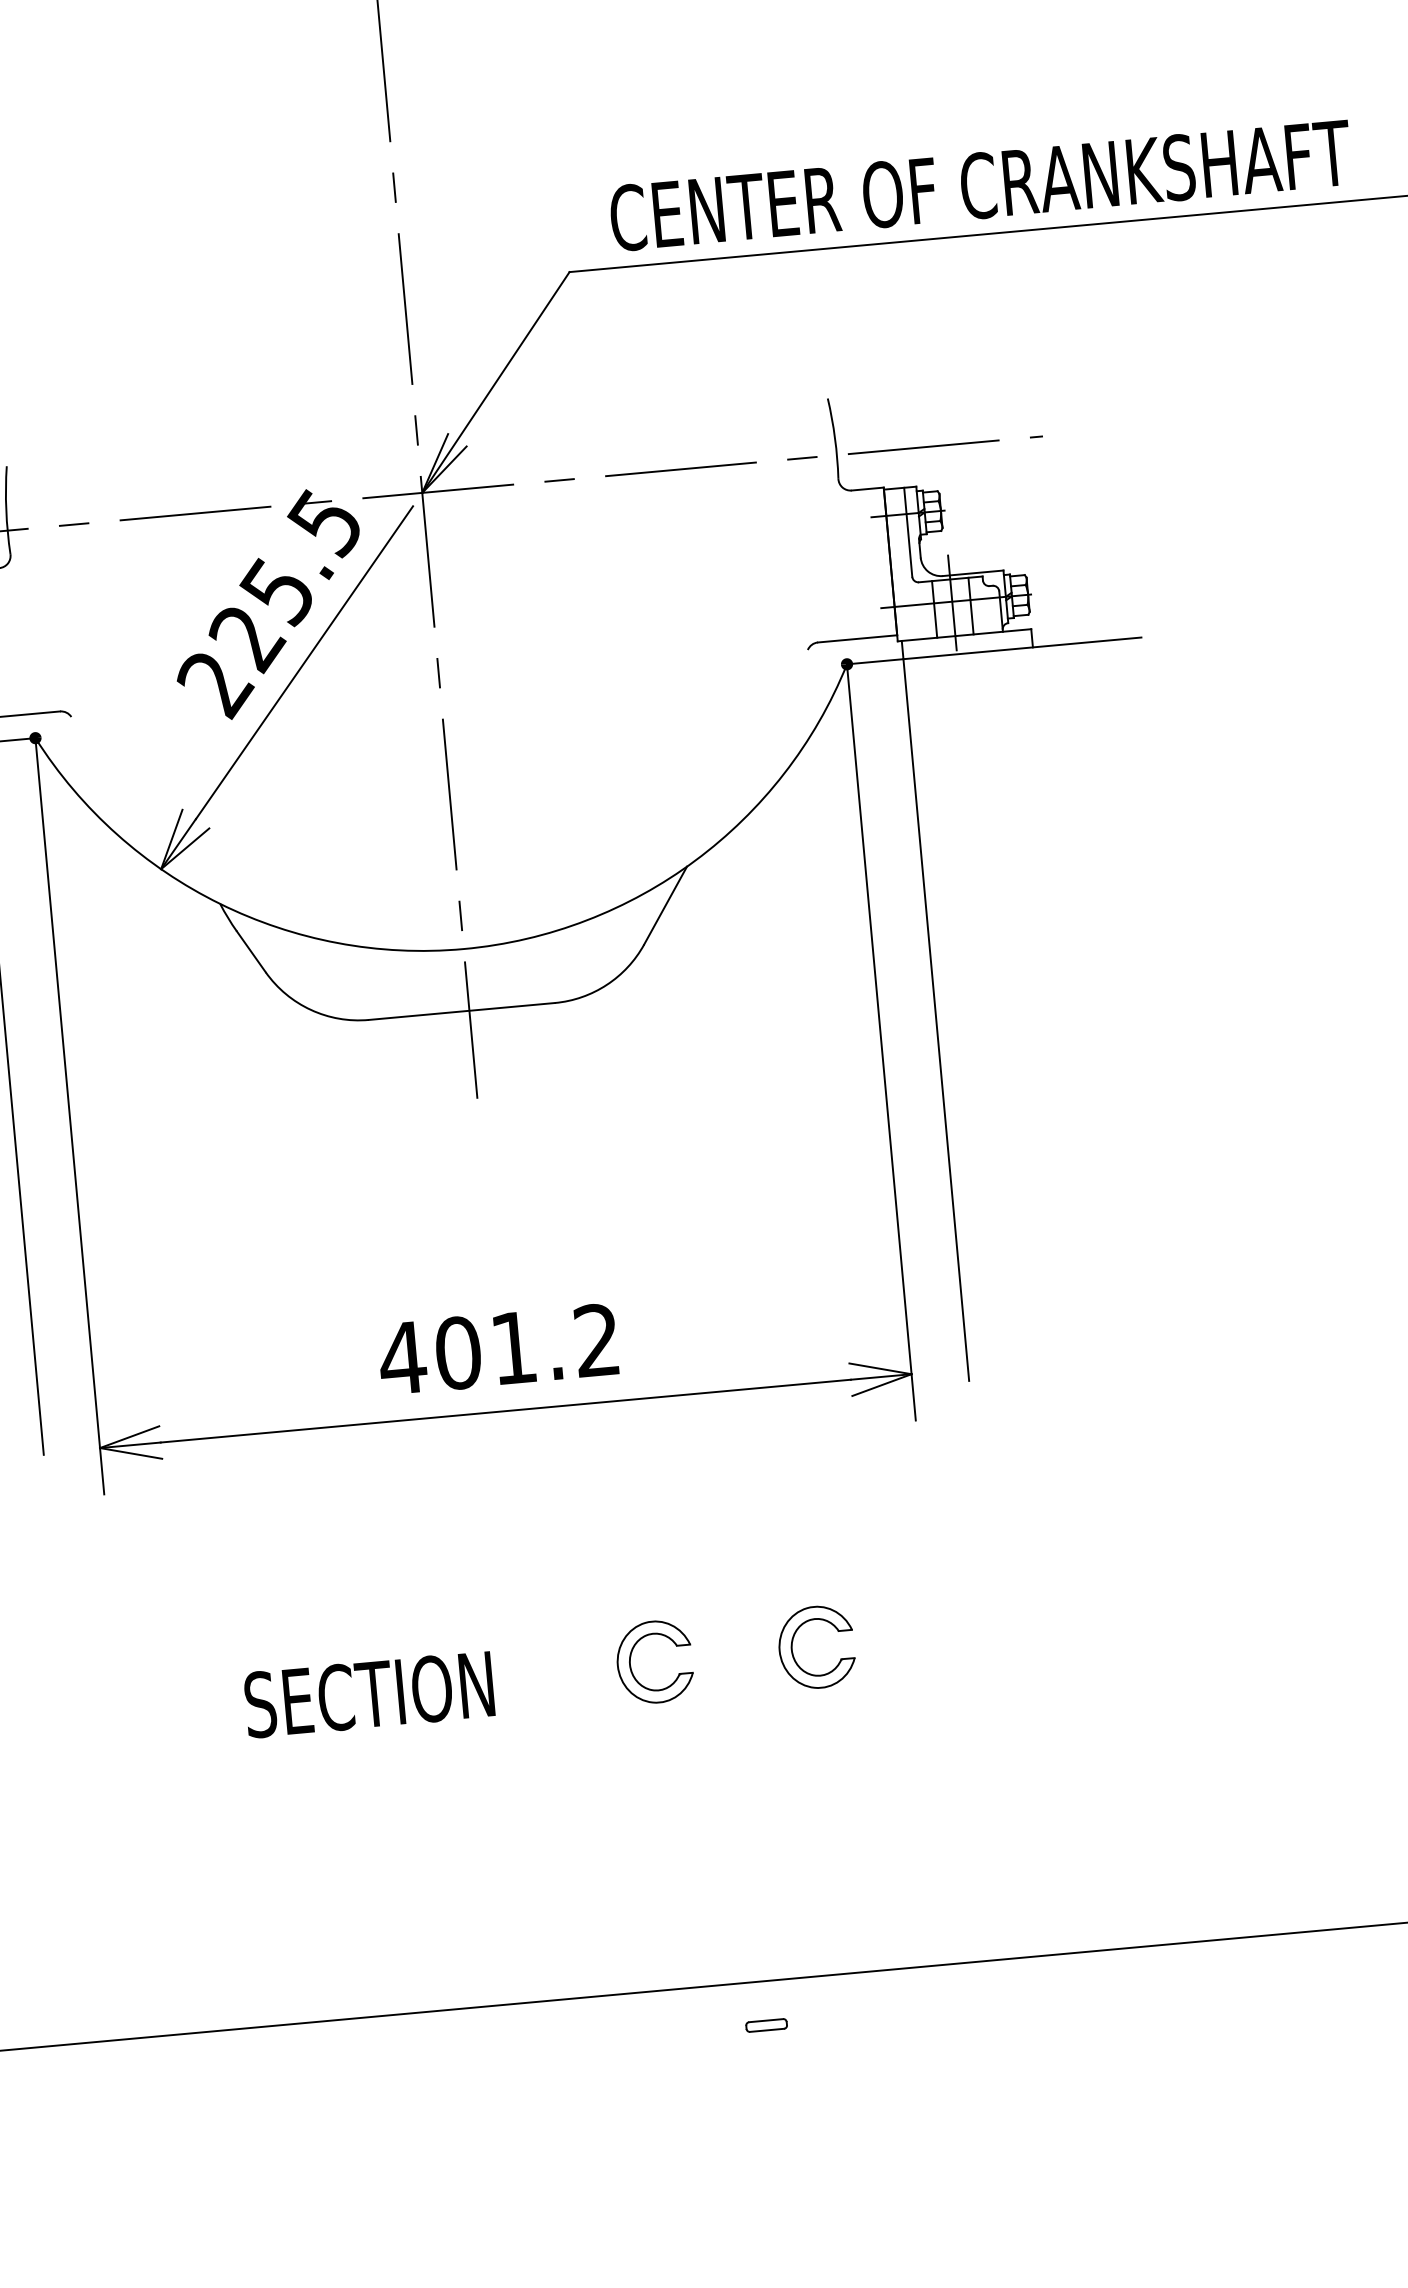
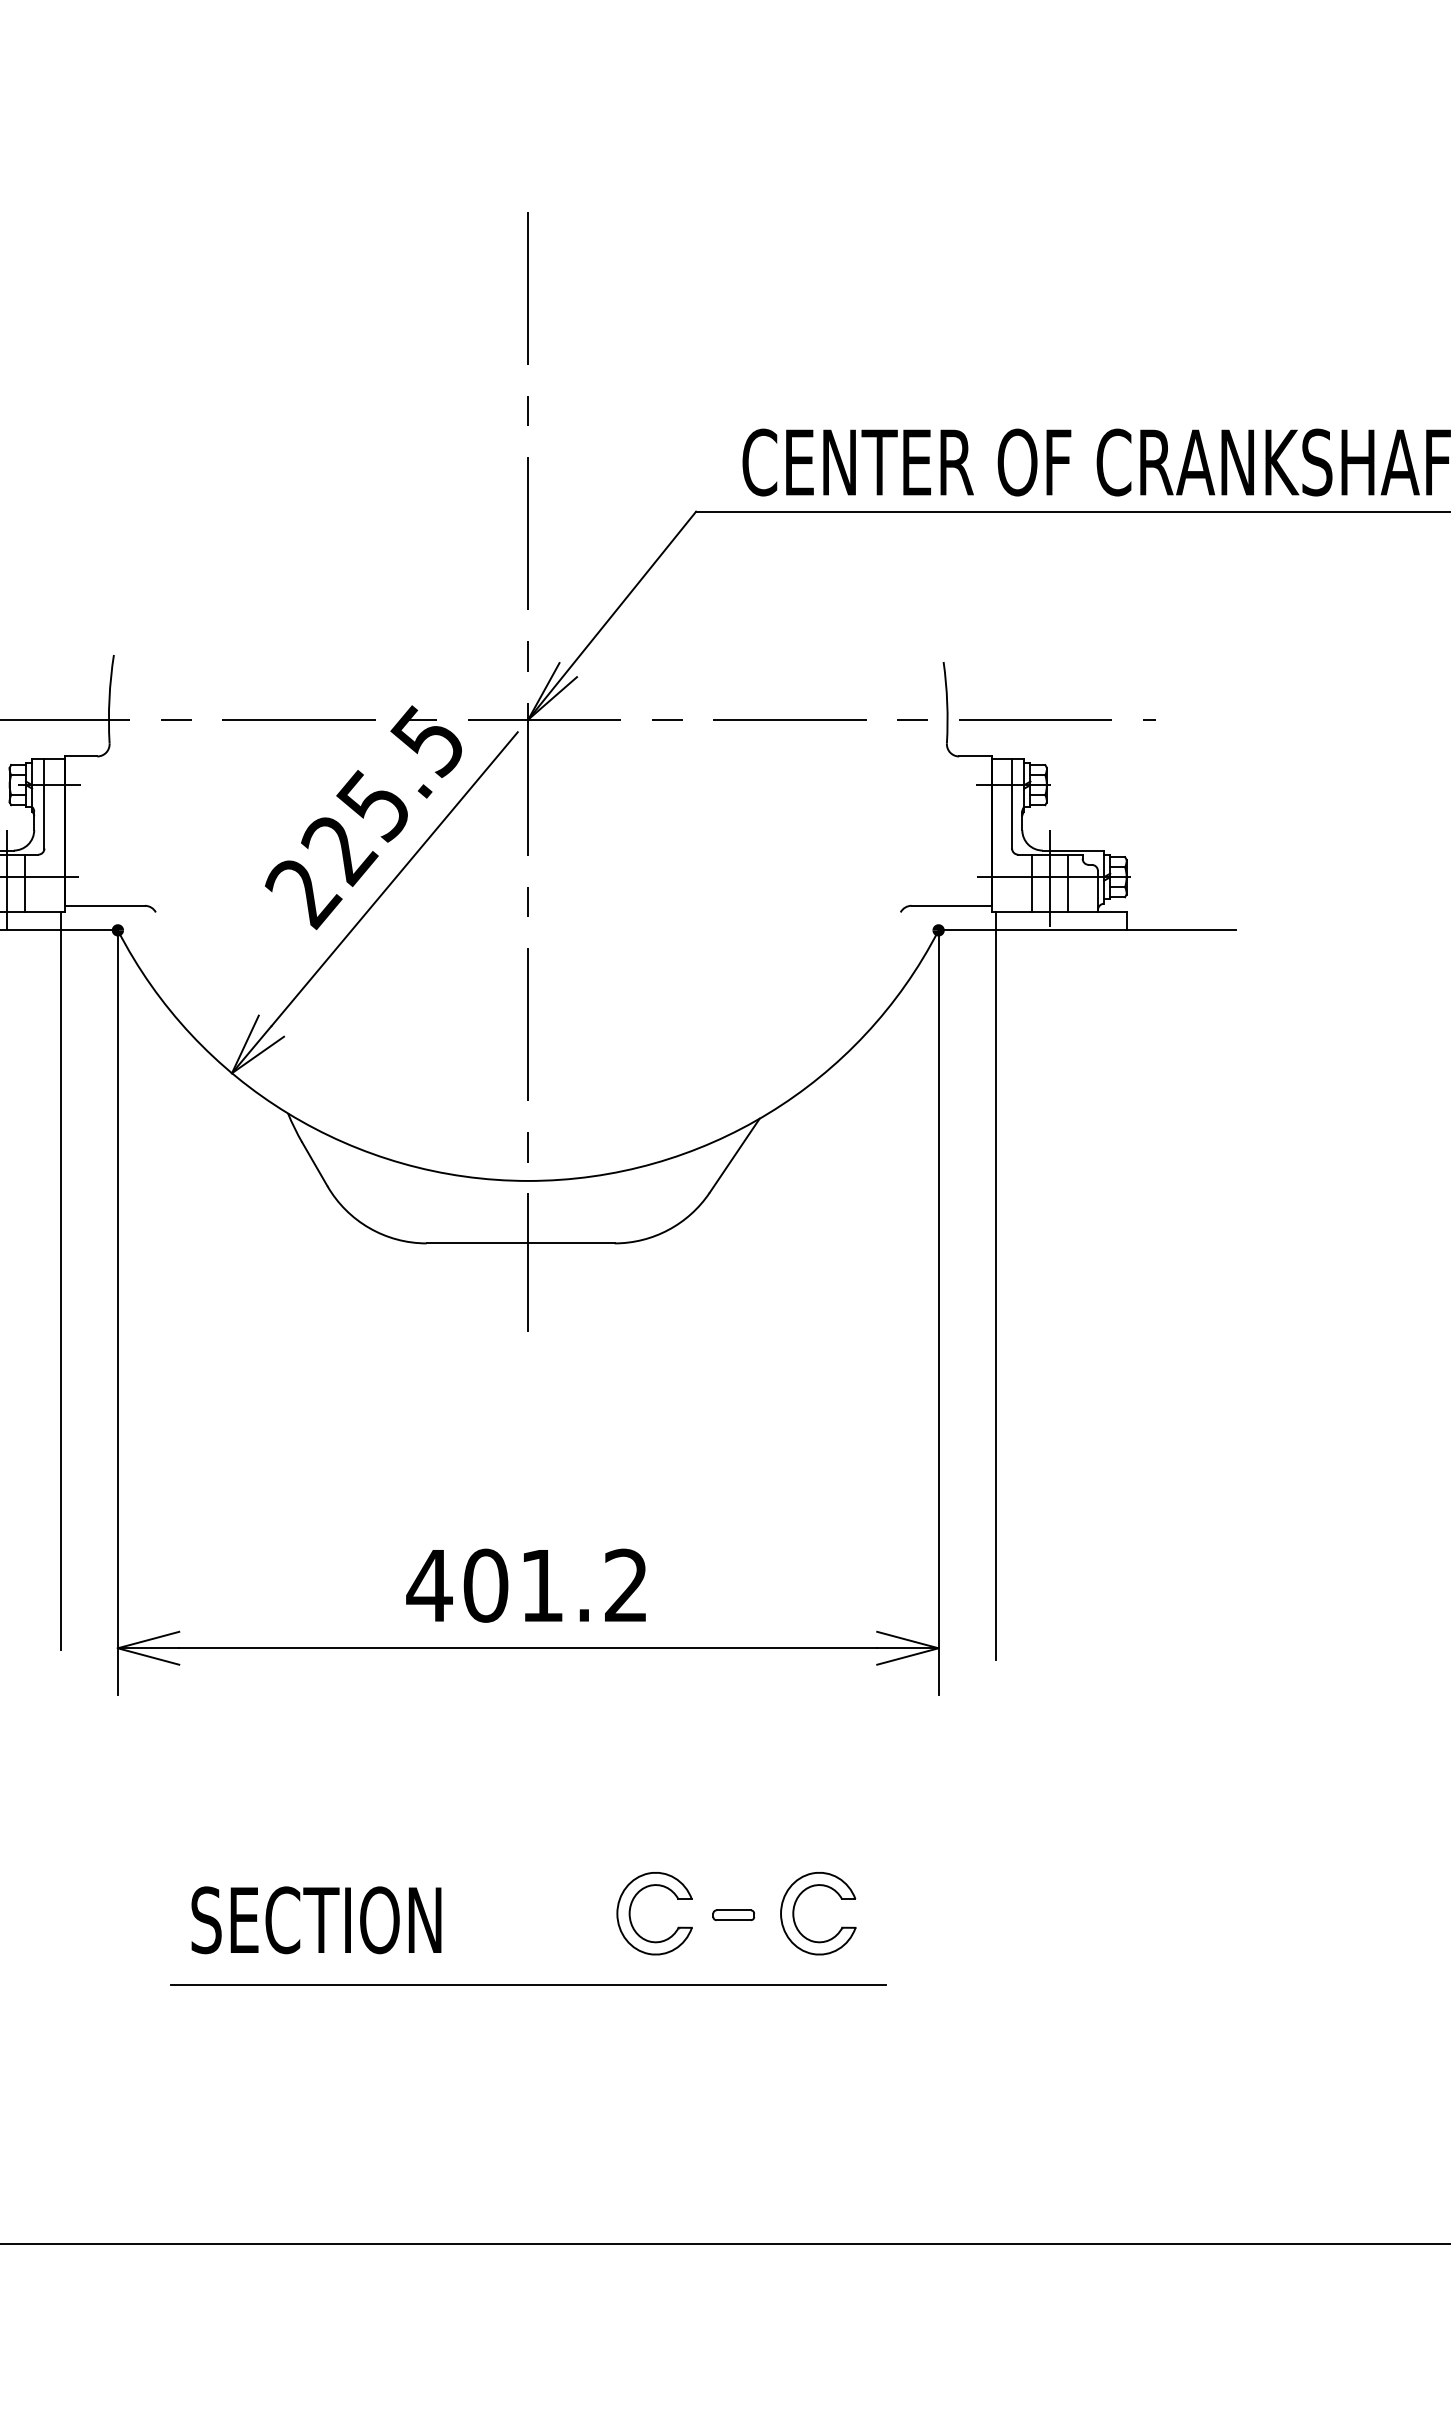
text: (369, 1694) -> (316, 1920), moved
line: (535, 1744) -> (527, 1985), added
part: (766, 2025) -> (733, 1915), moved

